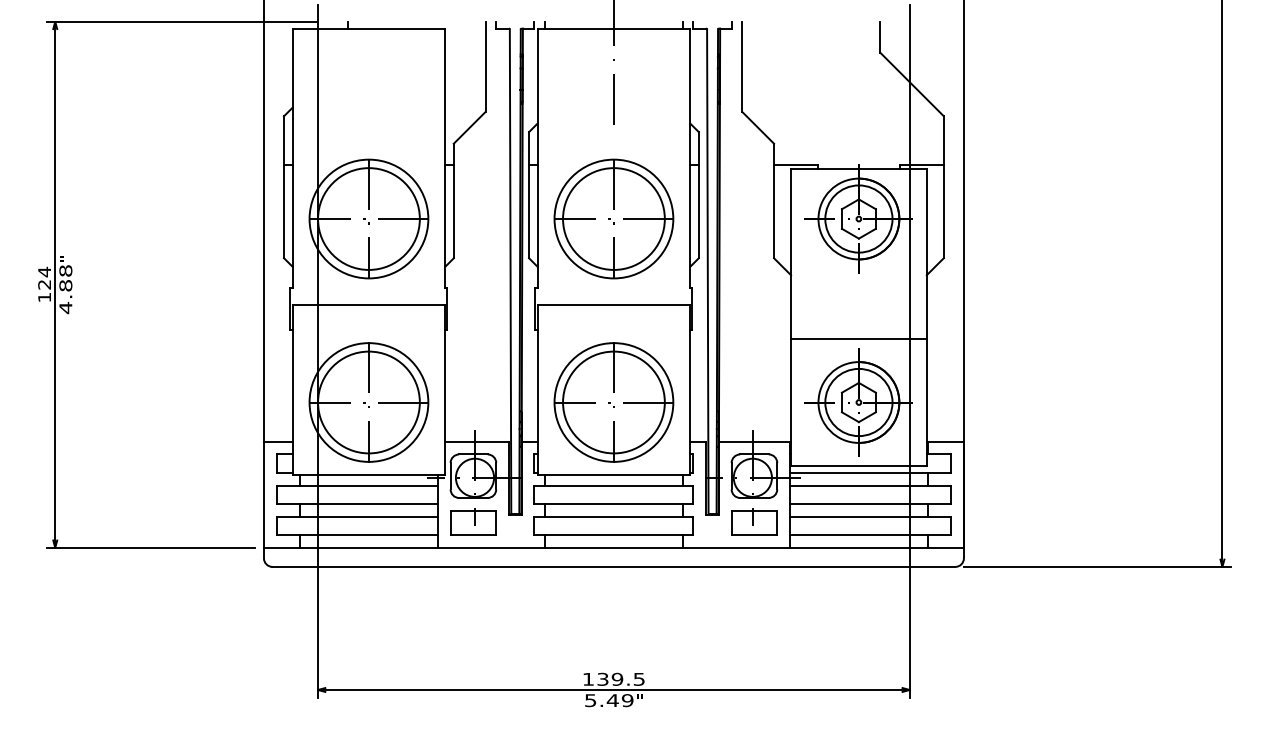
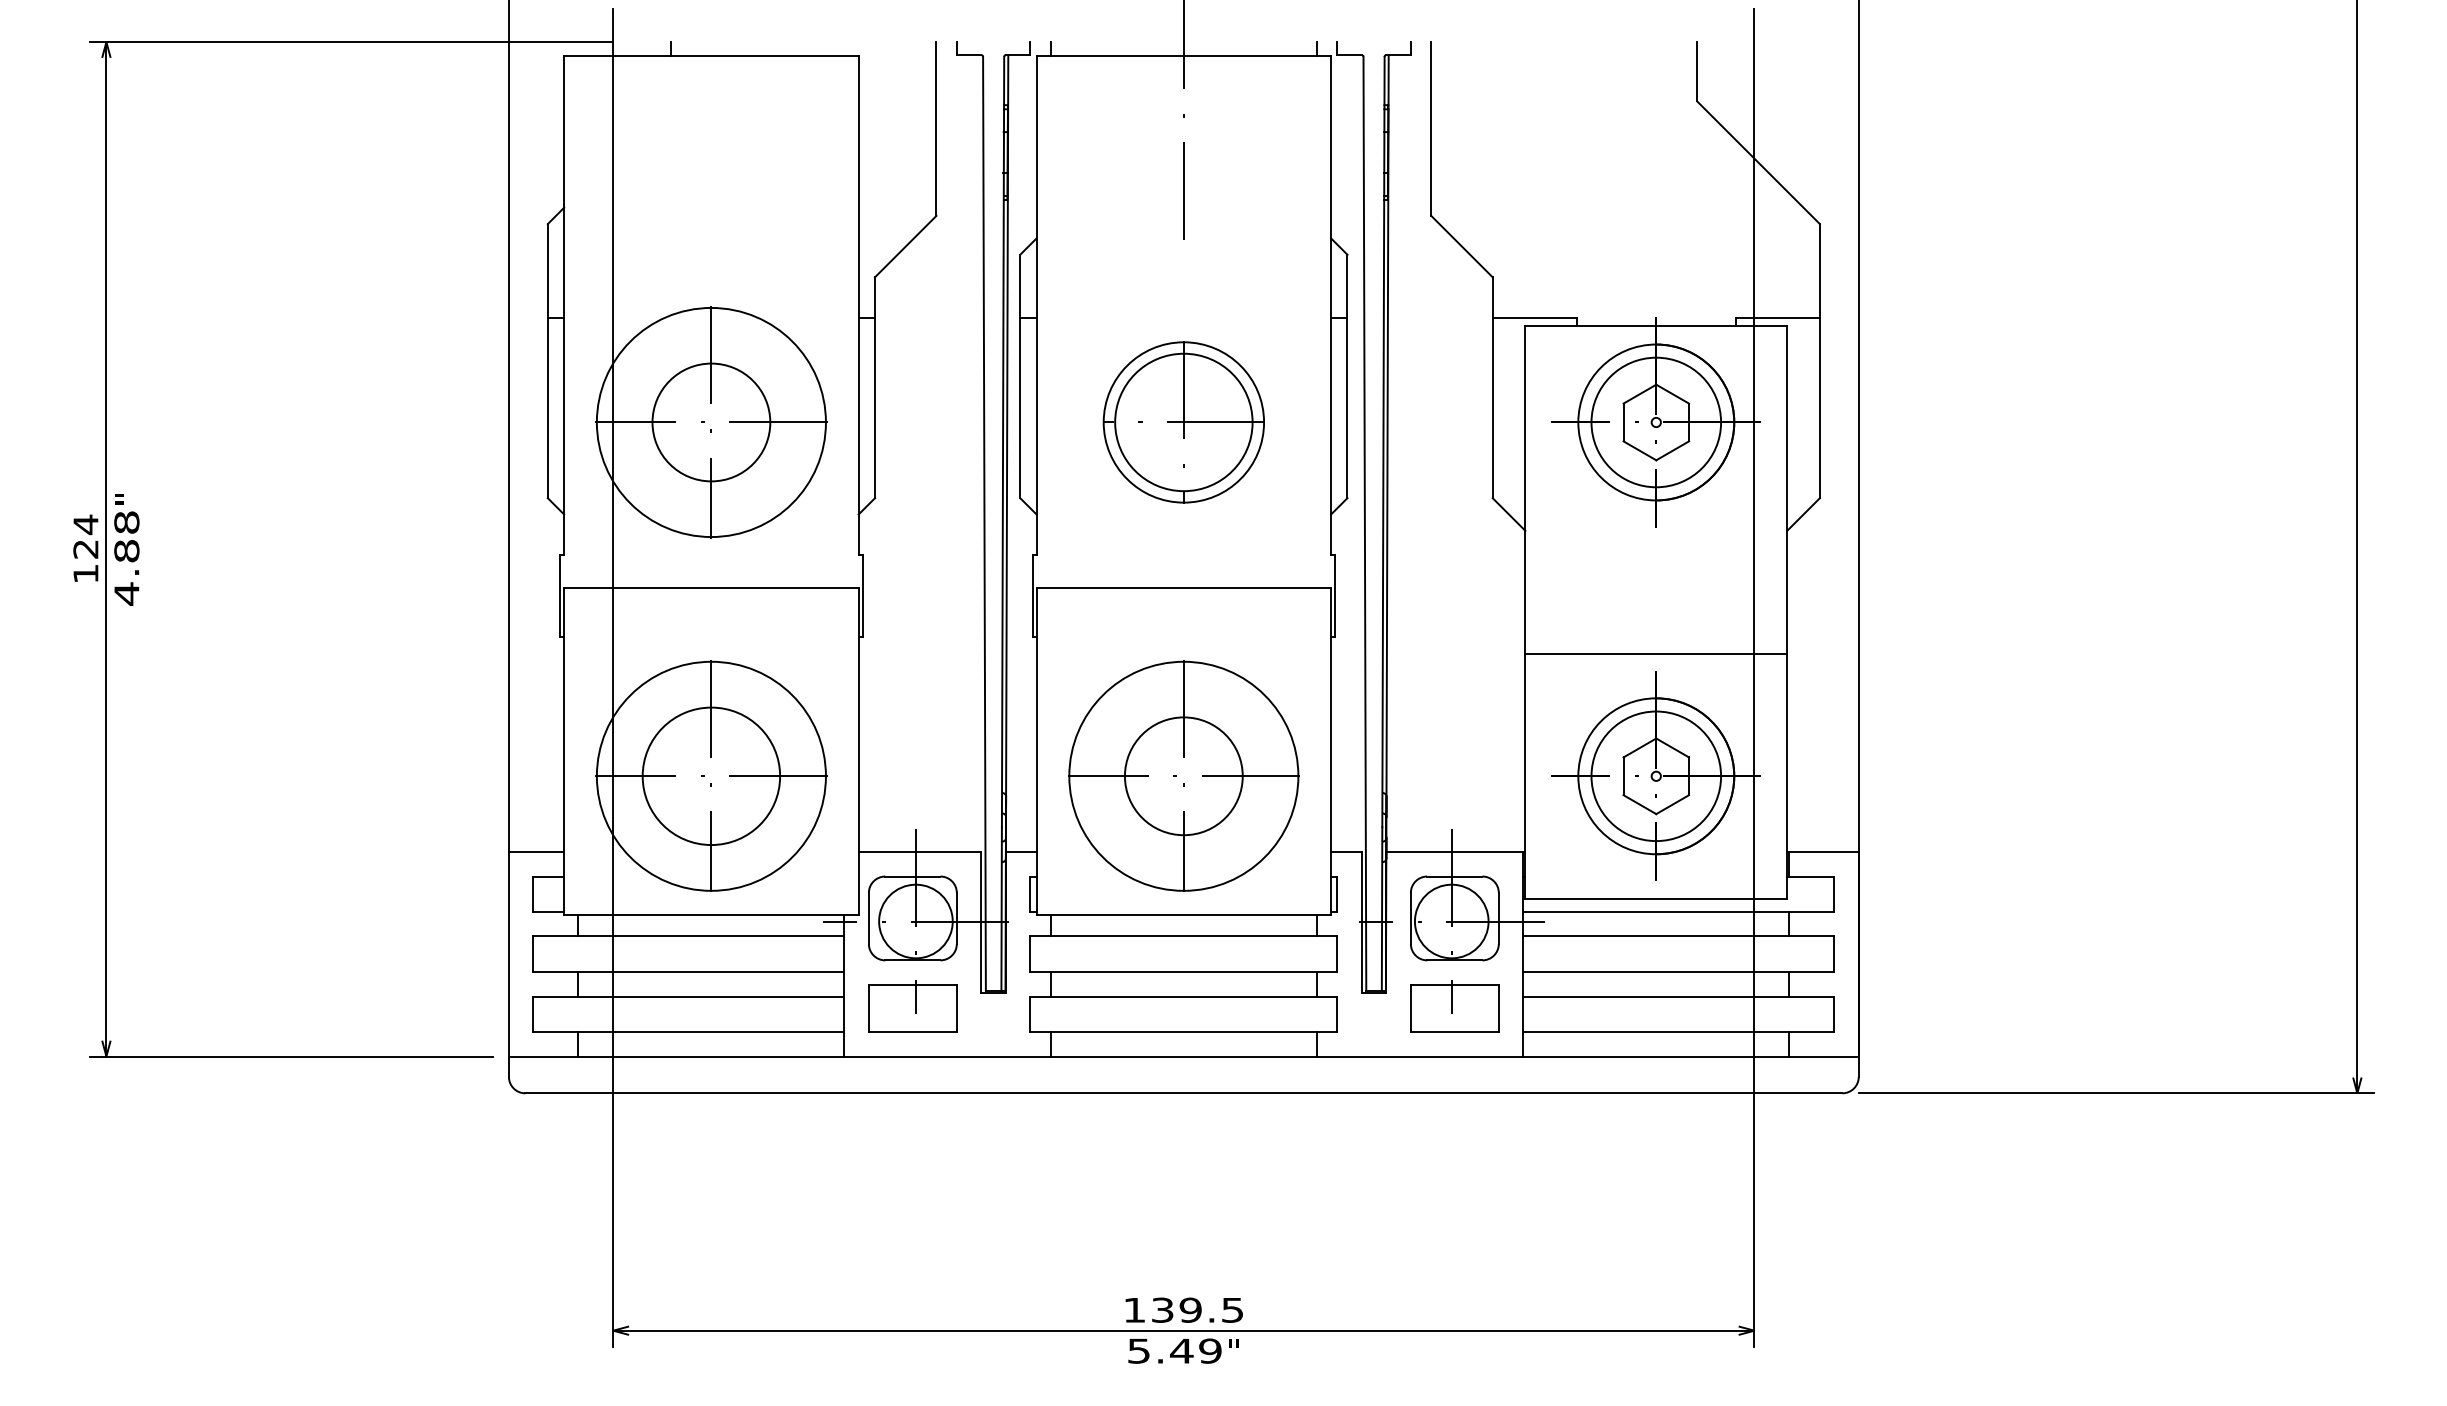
circle: (368, 218) -> (710, 421), size x0.6
part: (613, 218) -> (1183, 421), size x0.7
circle: (368, 402) -> (710, 776), size x0.7
circle: (613, 402) -> (1183, 776), size x0.6

